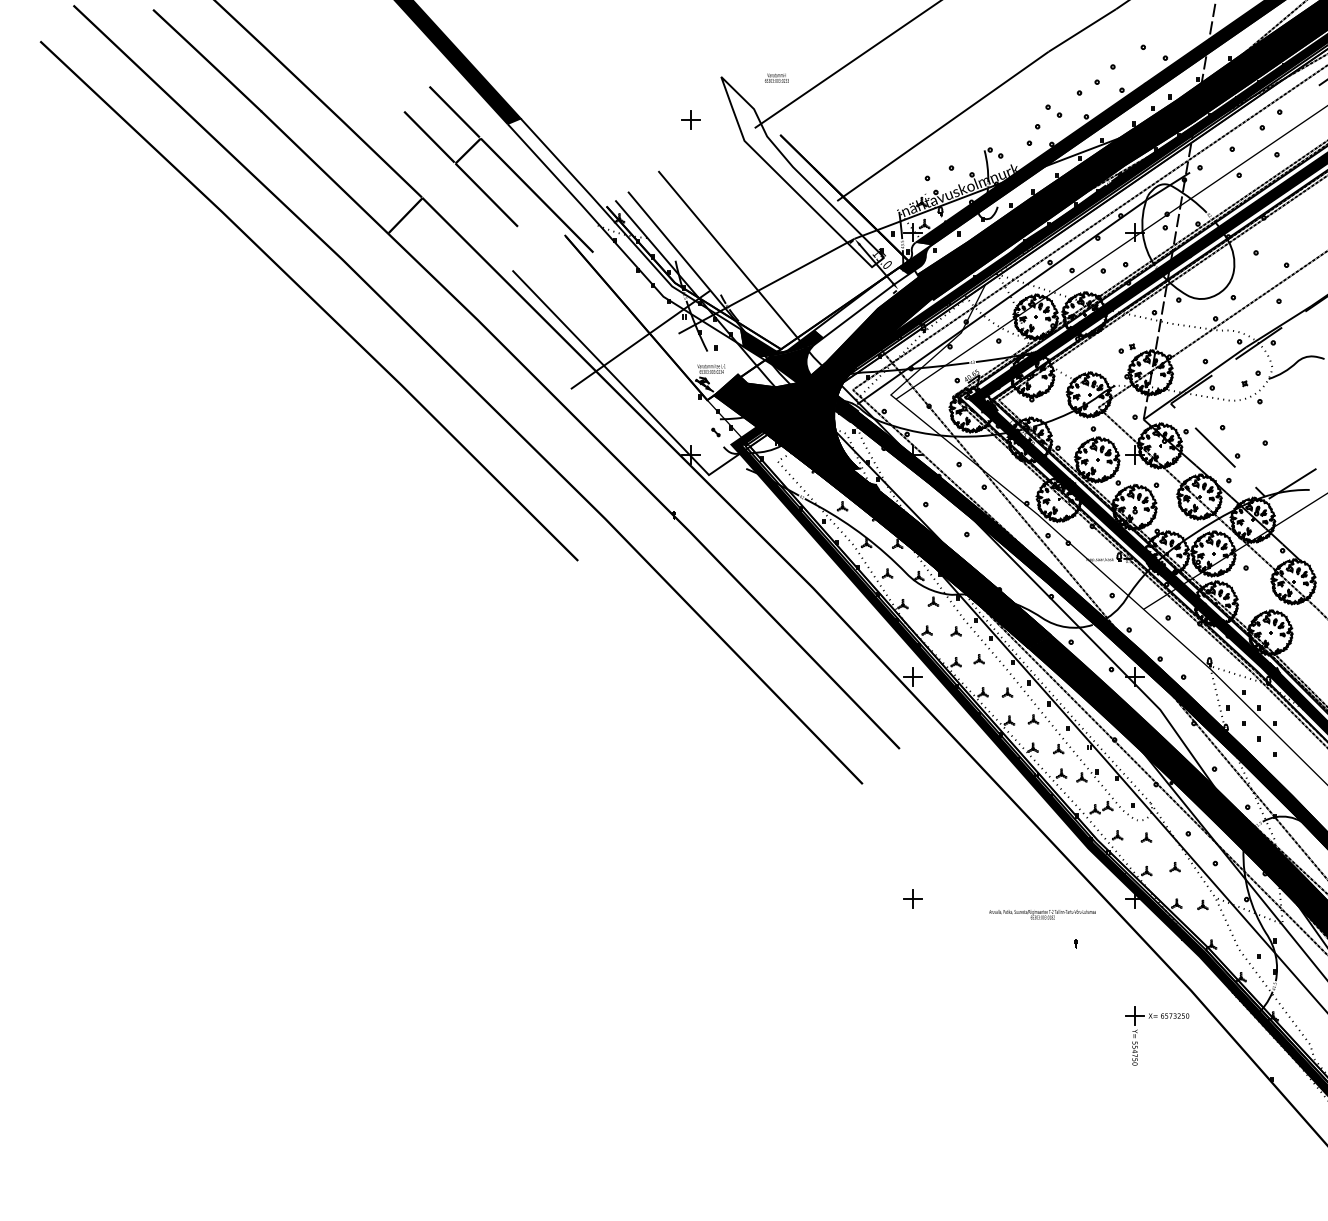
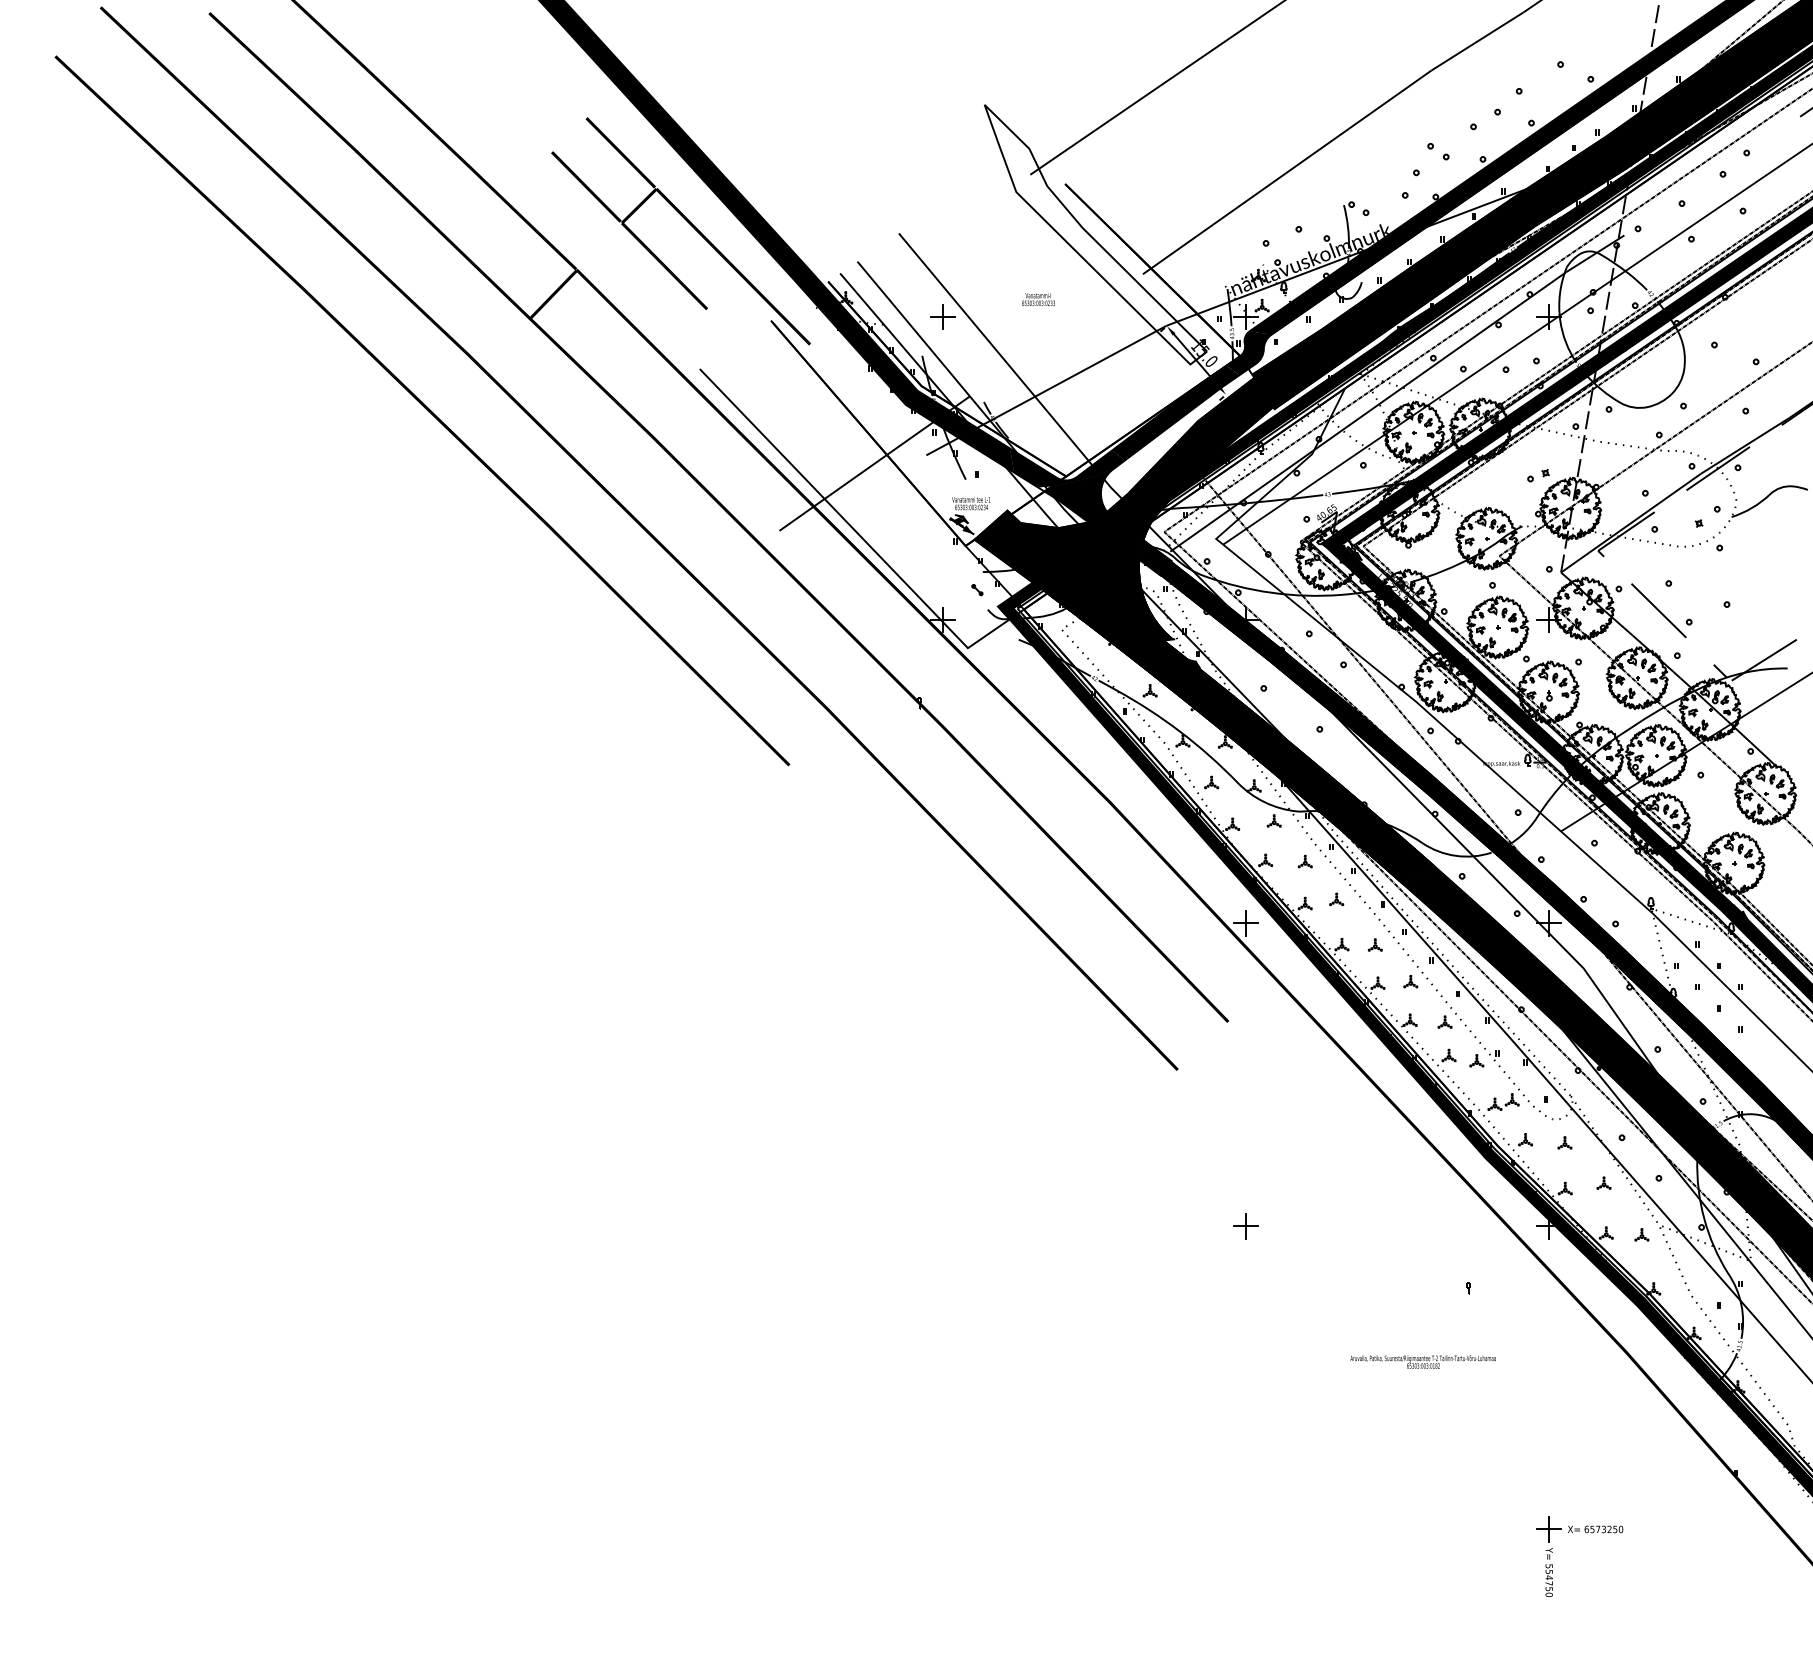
text: (776, 78) -> (1038, 299), moved
part: (690, 119) -> (942, 316), moved
fill: (625, 232) -> (853, 316), added
fill: (919, 251) -> (1255, 343), added
fill: (861, 302) -> (1175, 412), added
text: (1042, 914) -> (1422, 1361), moved
part: (1162, 1019) -> (1586, 1533), moved

